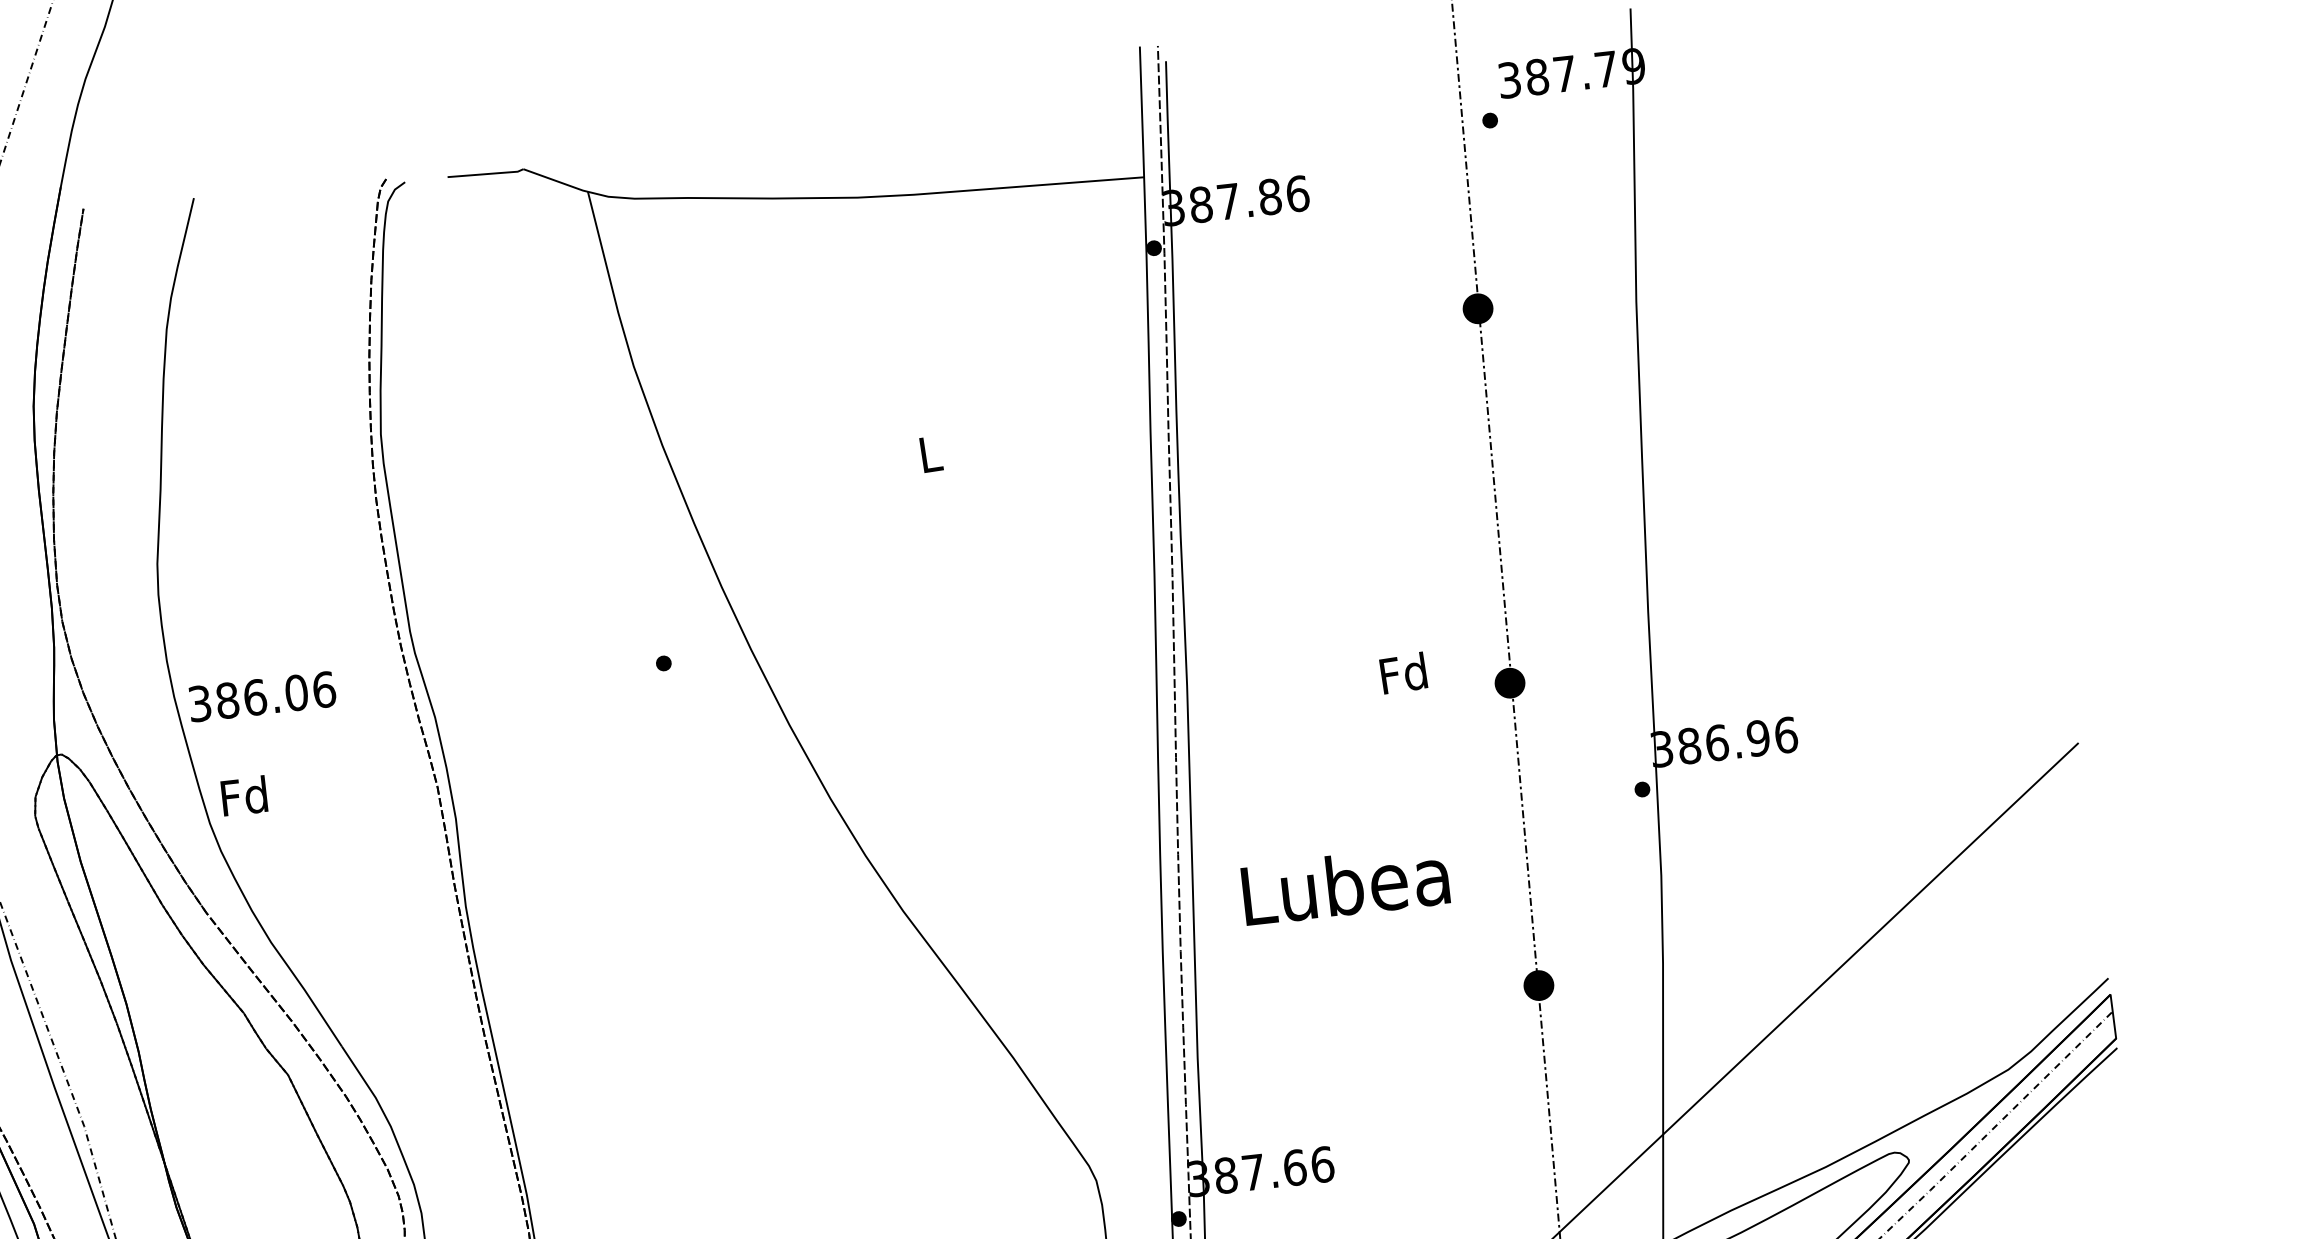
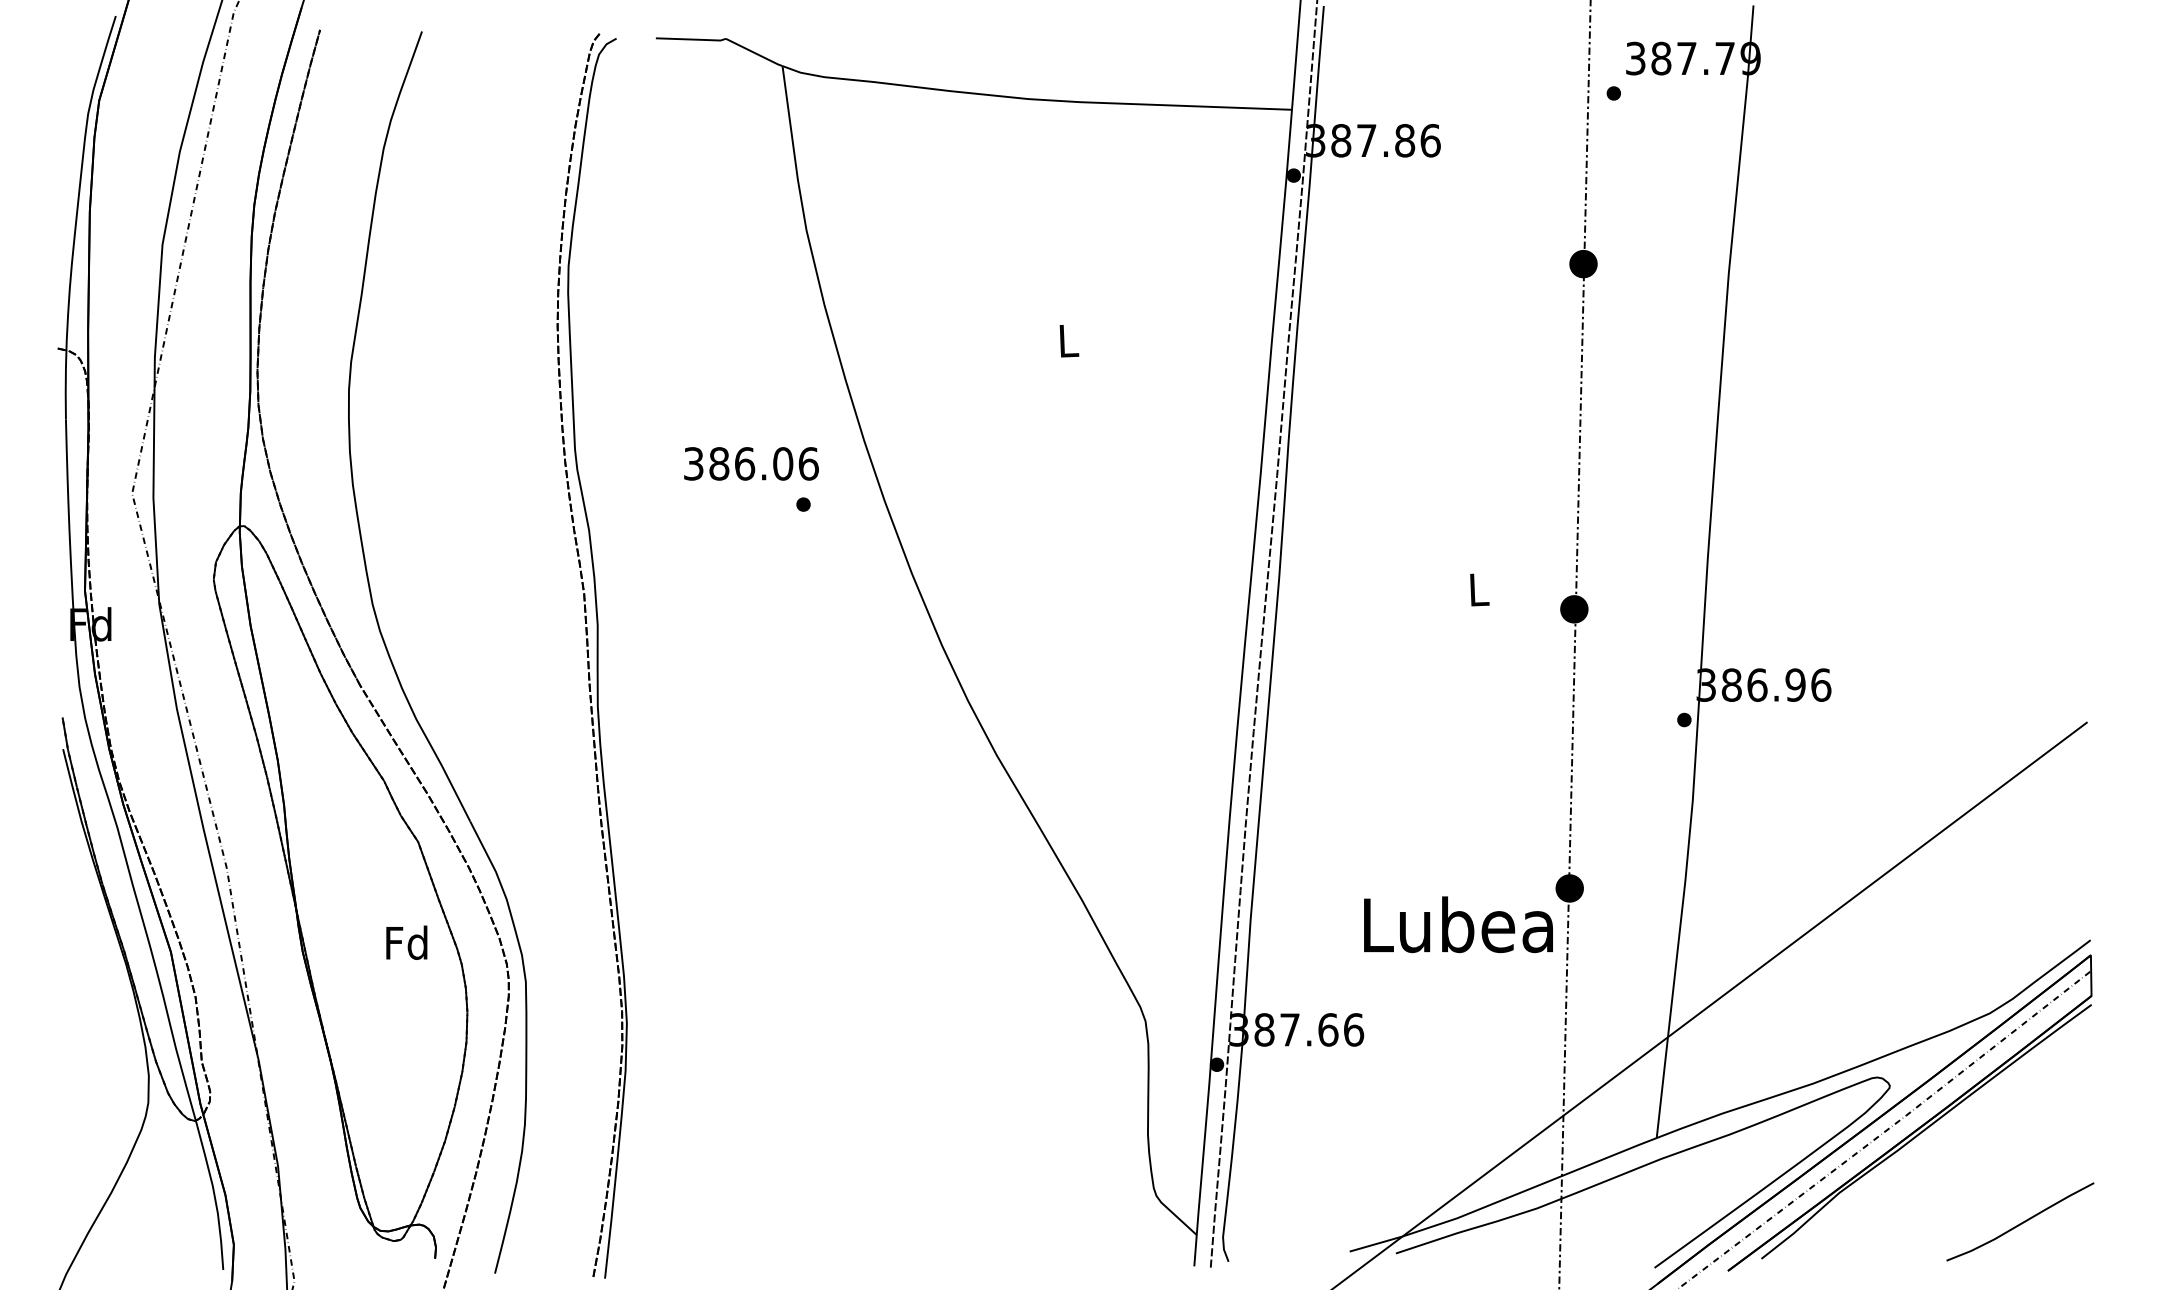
text: (1403, 672) -> (1478, 588), Fd -> L
text: (262, 696) -> (751, 463), moved
text: (243, 795) -> (406, 942), moved
text: (1345, 884) -> (1458, 924), moved

